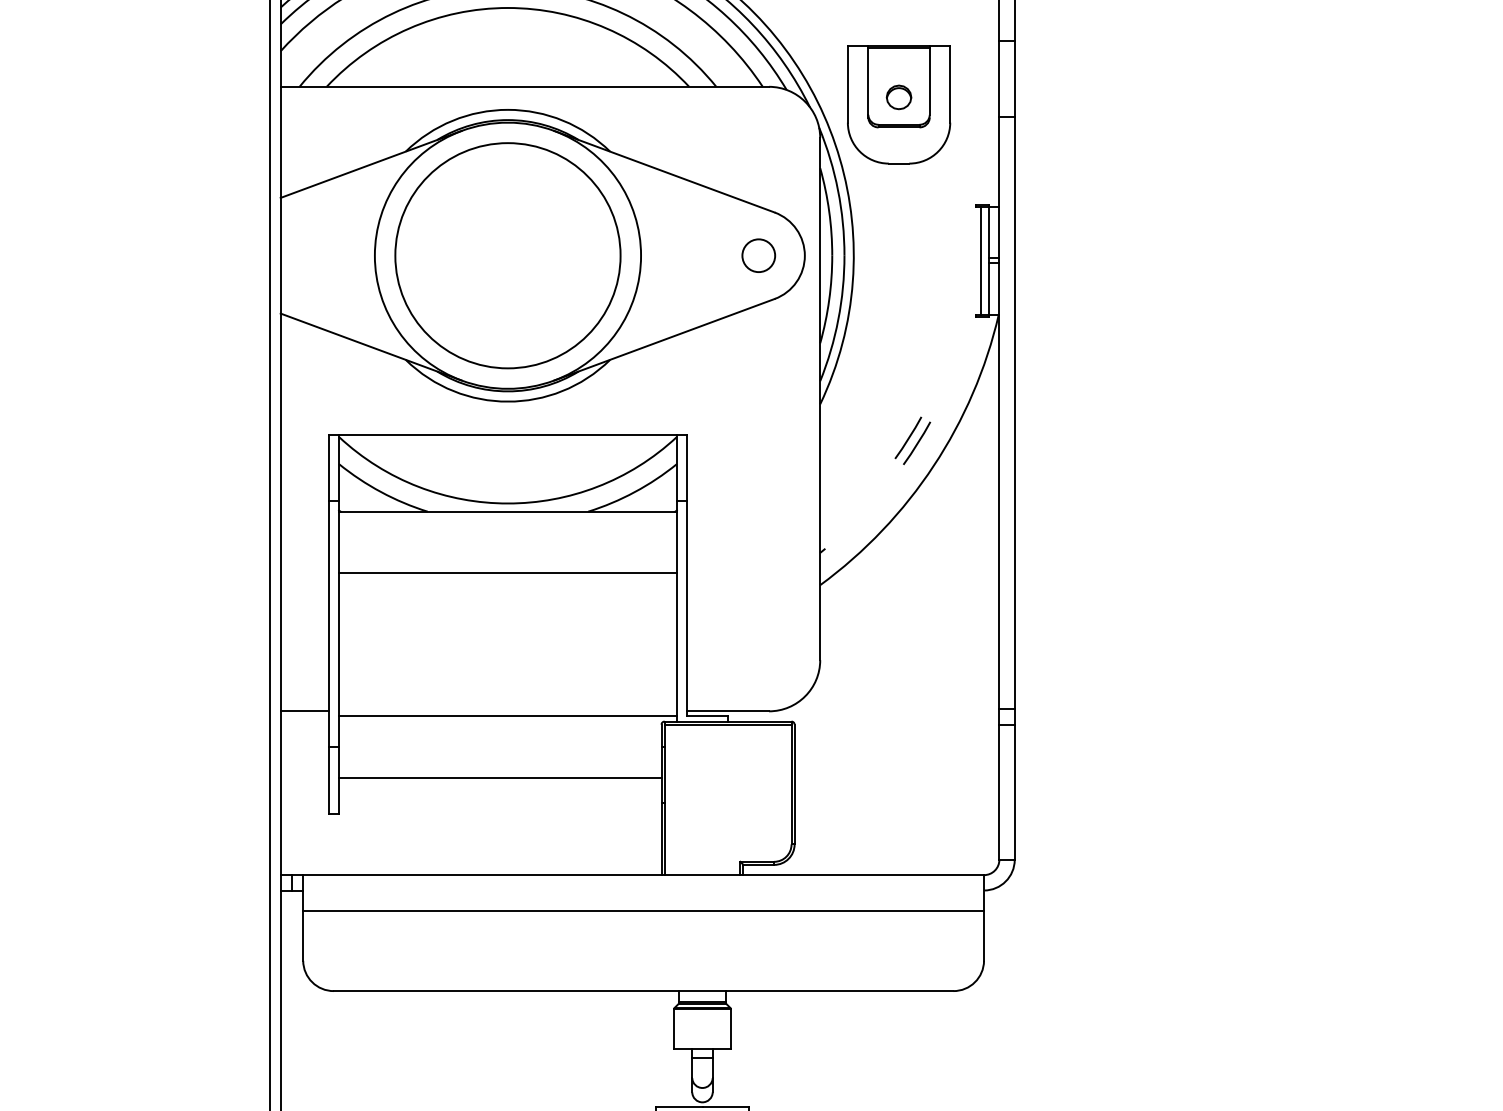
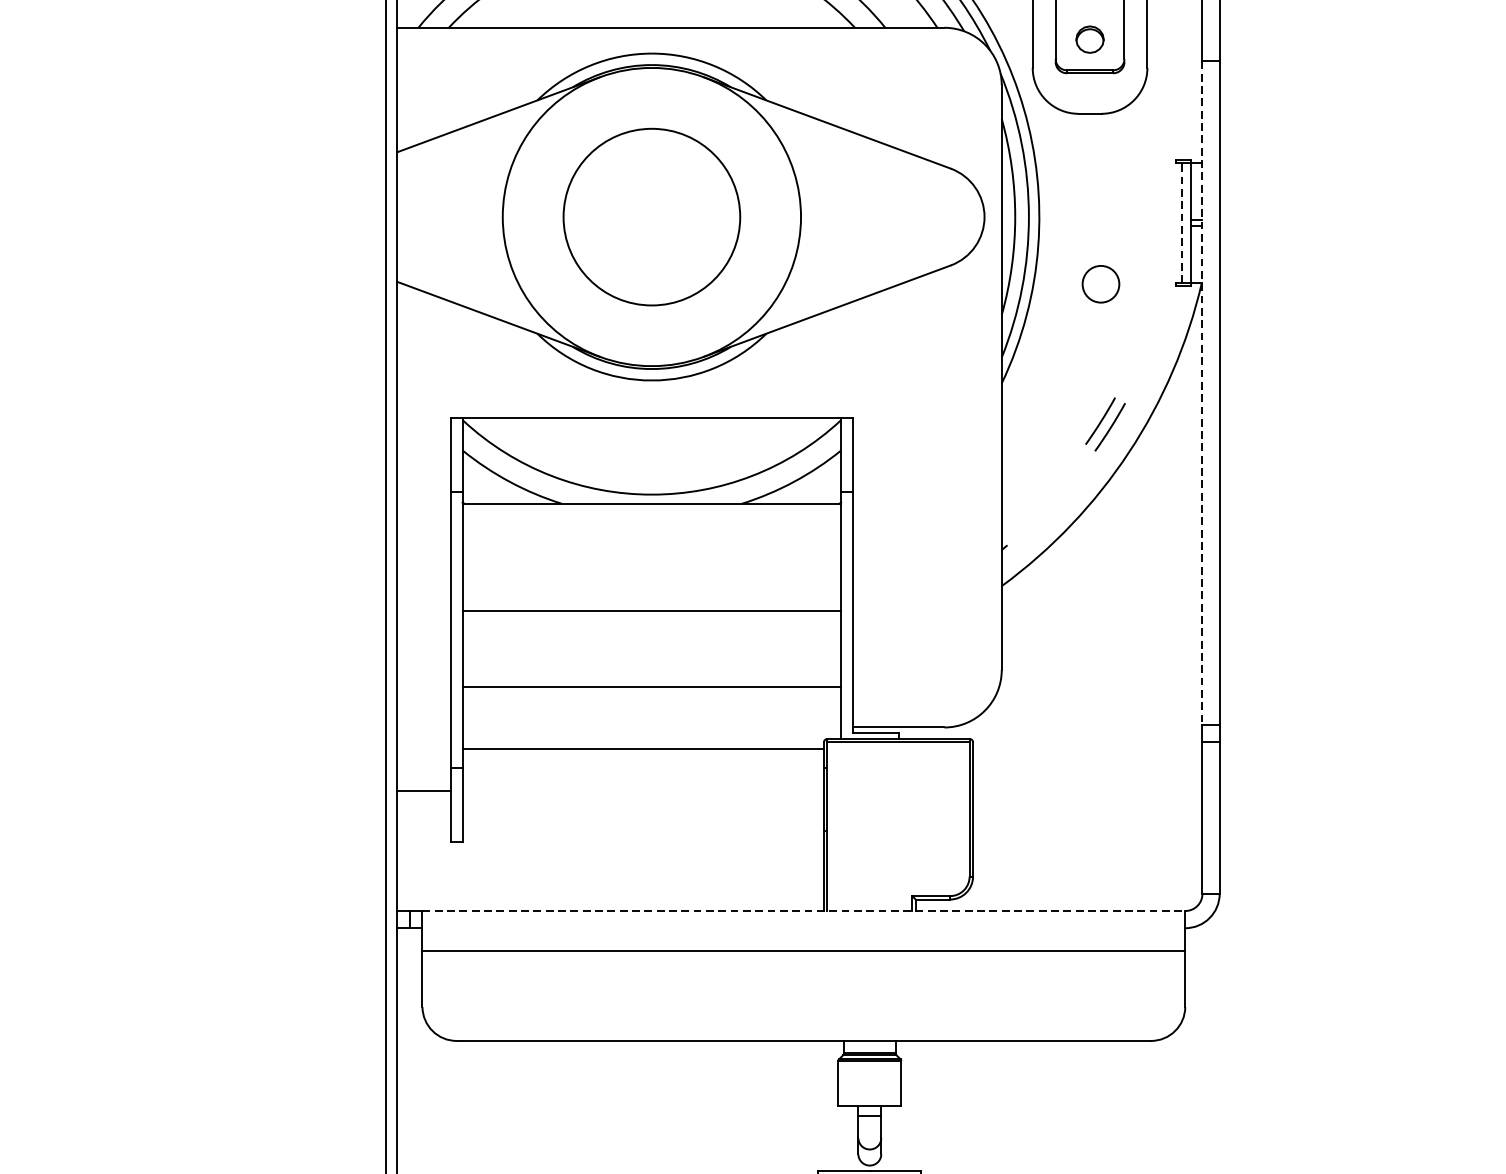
circle: (507, 255) -> (651, 216), size x0.7
circle: (758, 255) -> (1100, 283), moved
line: (980, 260) -> (1181, 222), solid -> dashed
line: (999, 413) -> (1202, 393), solid -> dashed
line: (507, 573) -> (651, 611), moved
line: (304, 711) -> (423, 791), moved
line: (507, 716) -> (651, 687), moved
line: (500, 777) -> (643, 748), moved
line: (644, 875) -> (804, 911), solid -> dashed

